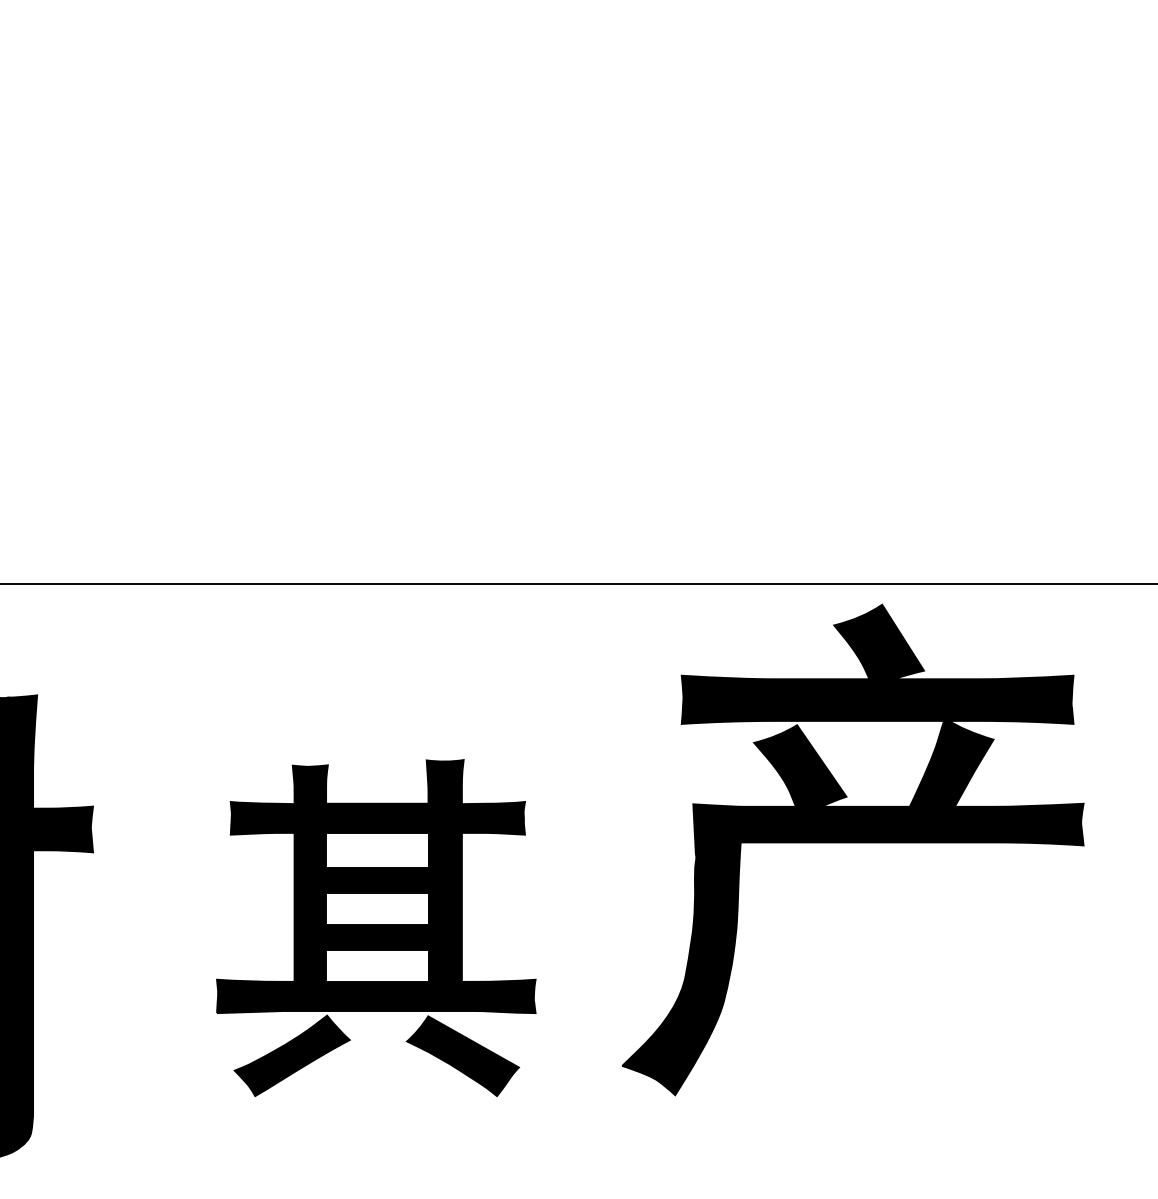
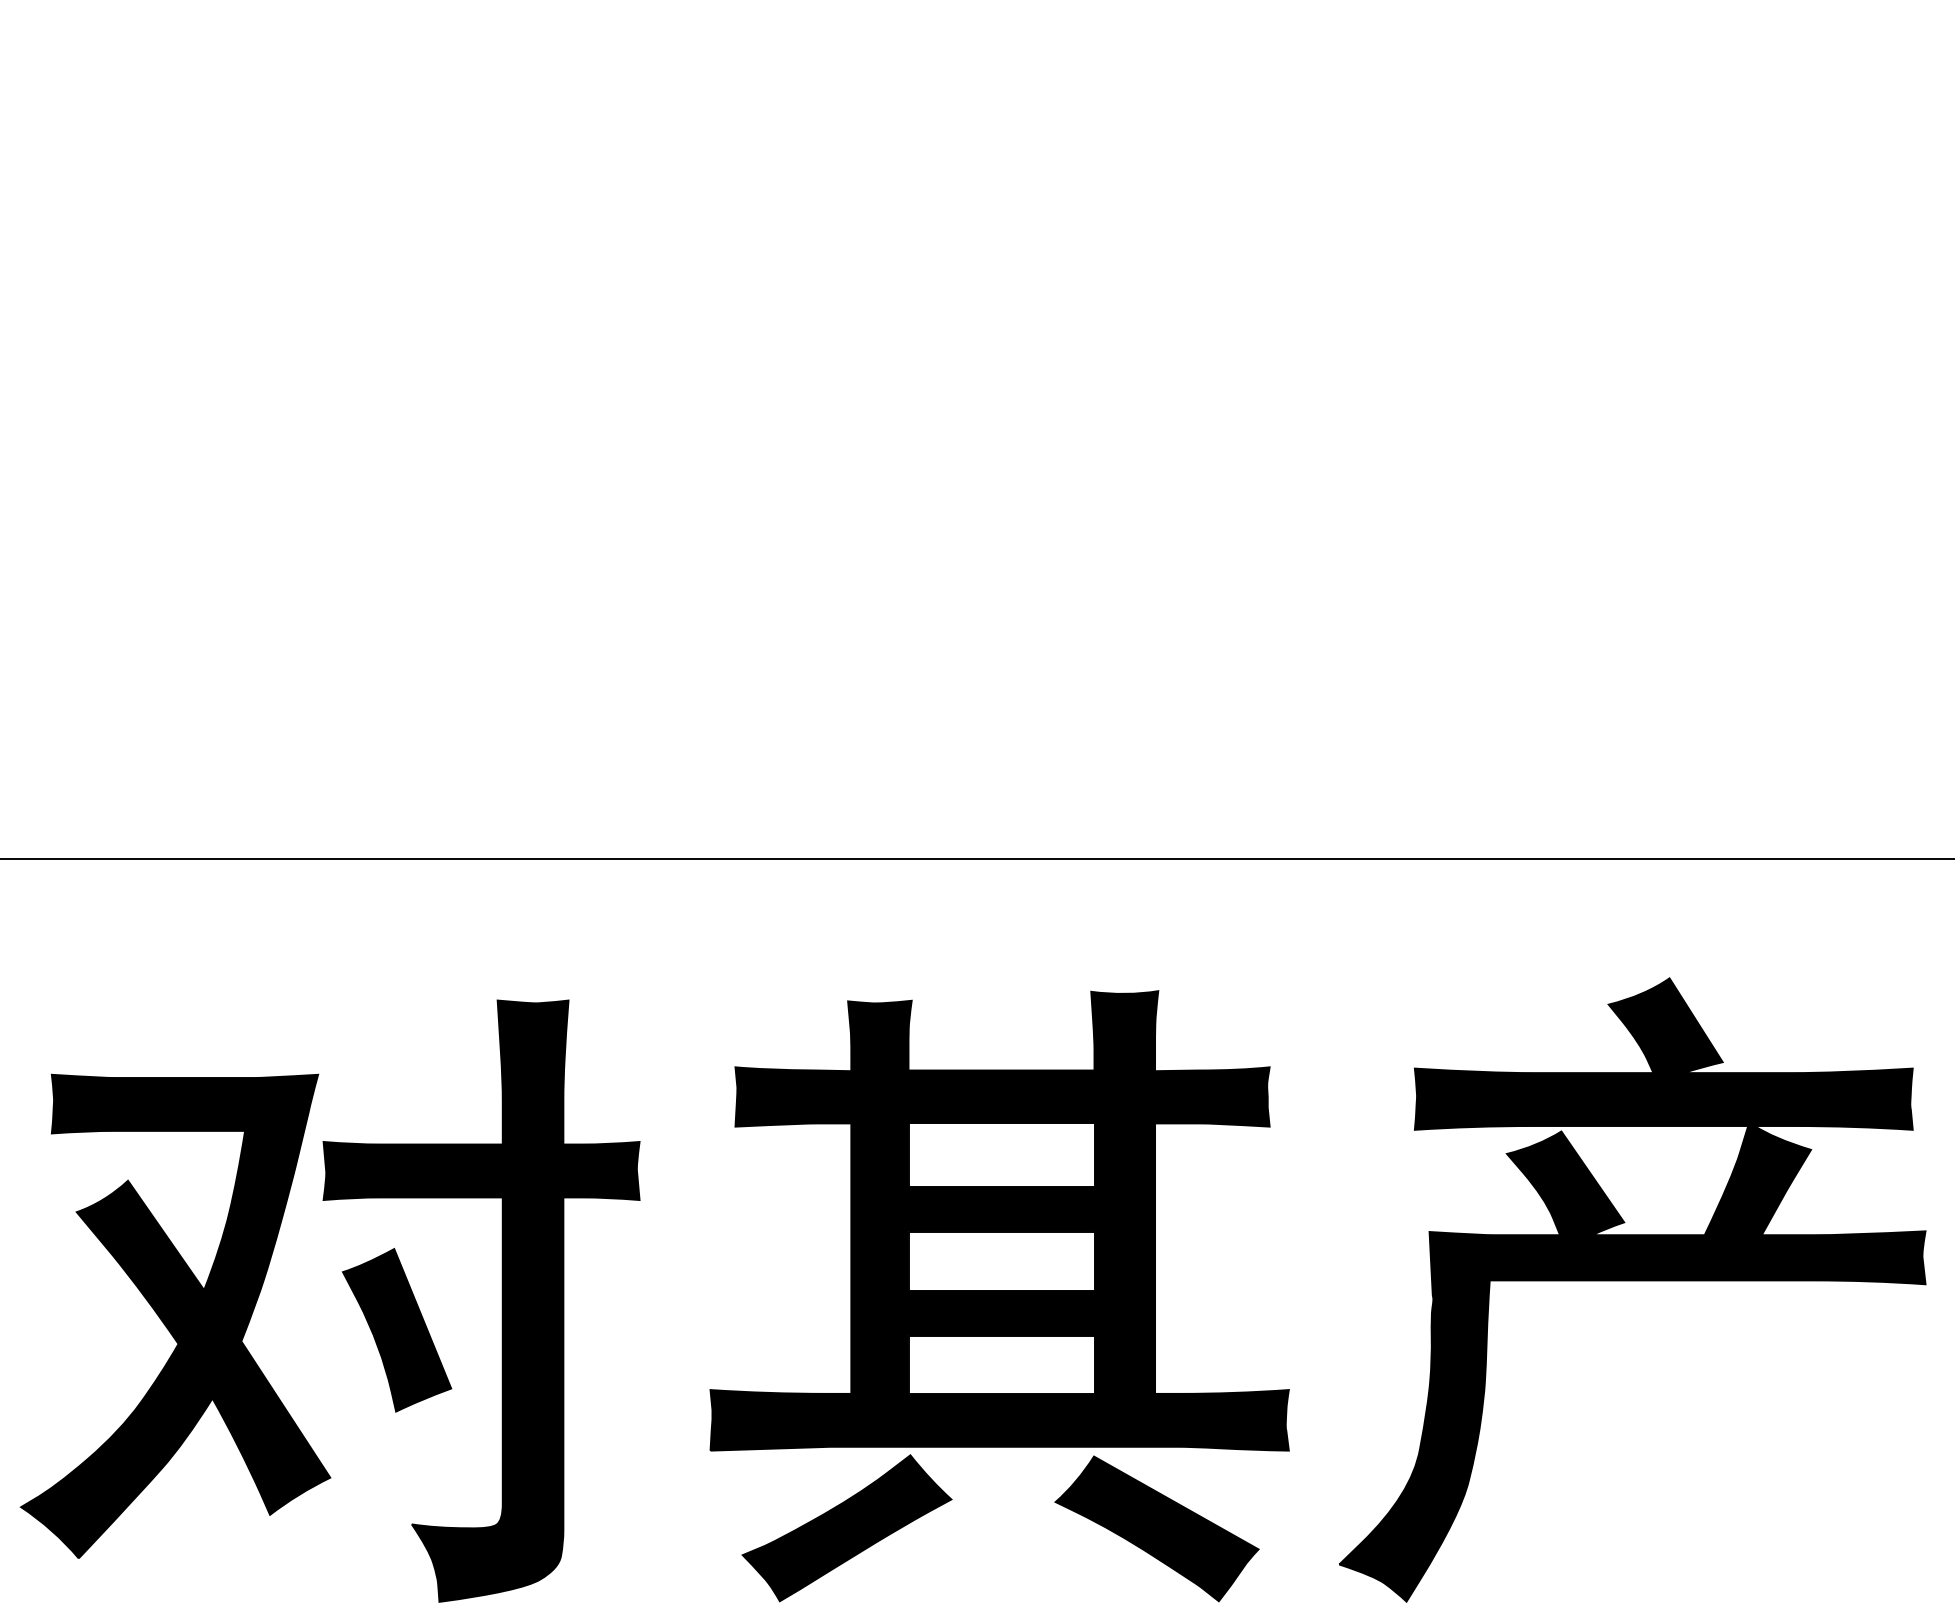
part: (853, 843) -> (1632, 1281), moved
part: (376, 928) -> (999, 1296), size x1.43

